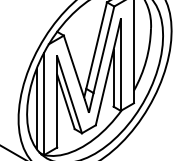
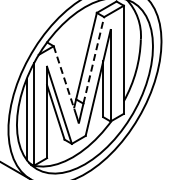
line: (103, 48) -> (93, 59), solid -> dashed
line: (74, 67) -> (64, 78), solid -> dashed

